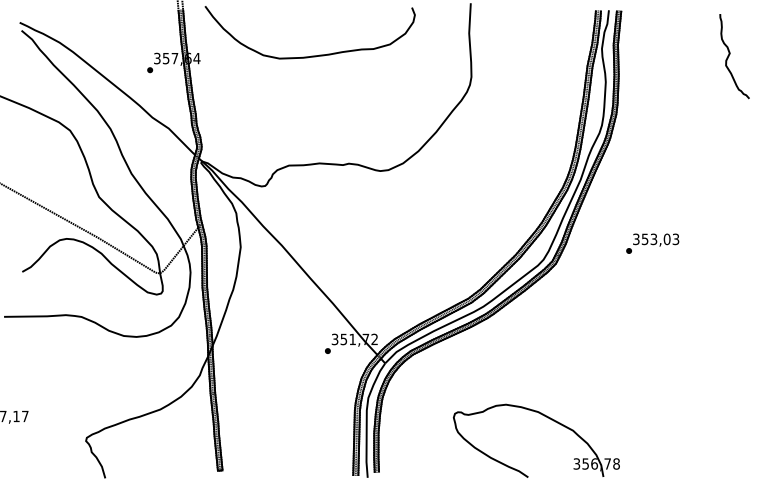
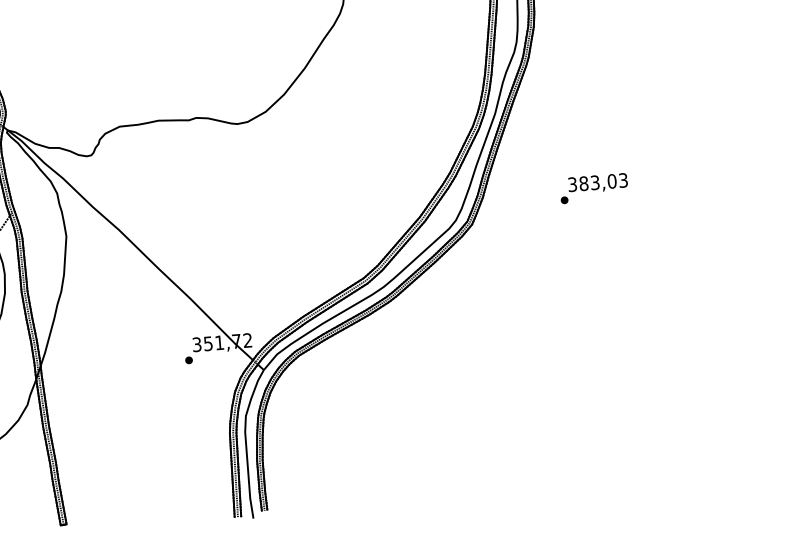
text: (644, 239) -> (583, 183), 353,03 -> 383,03
part: (549, 419) -> (480, 424), removed

